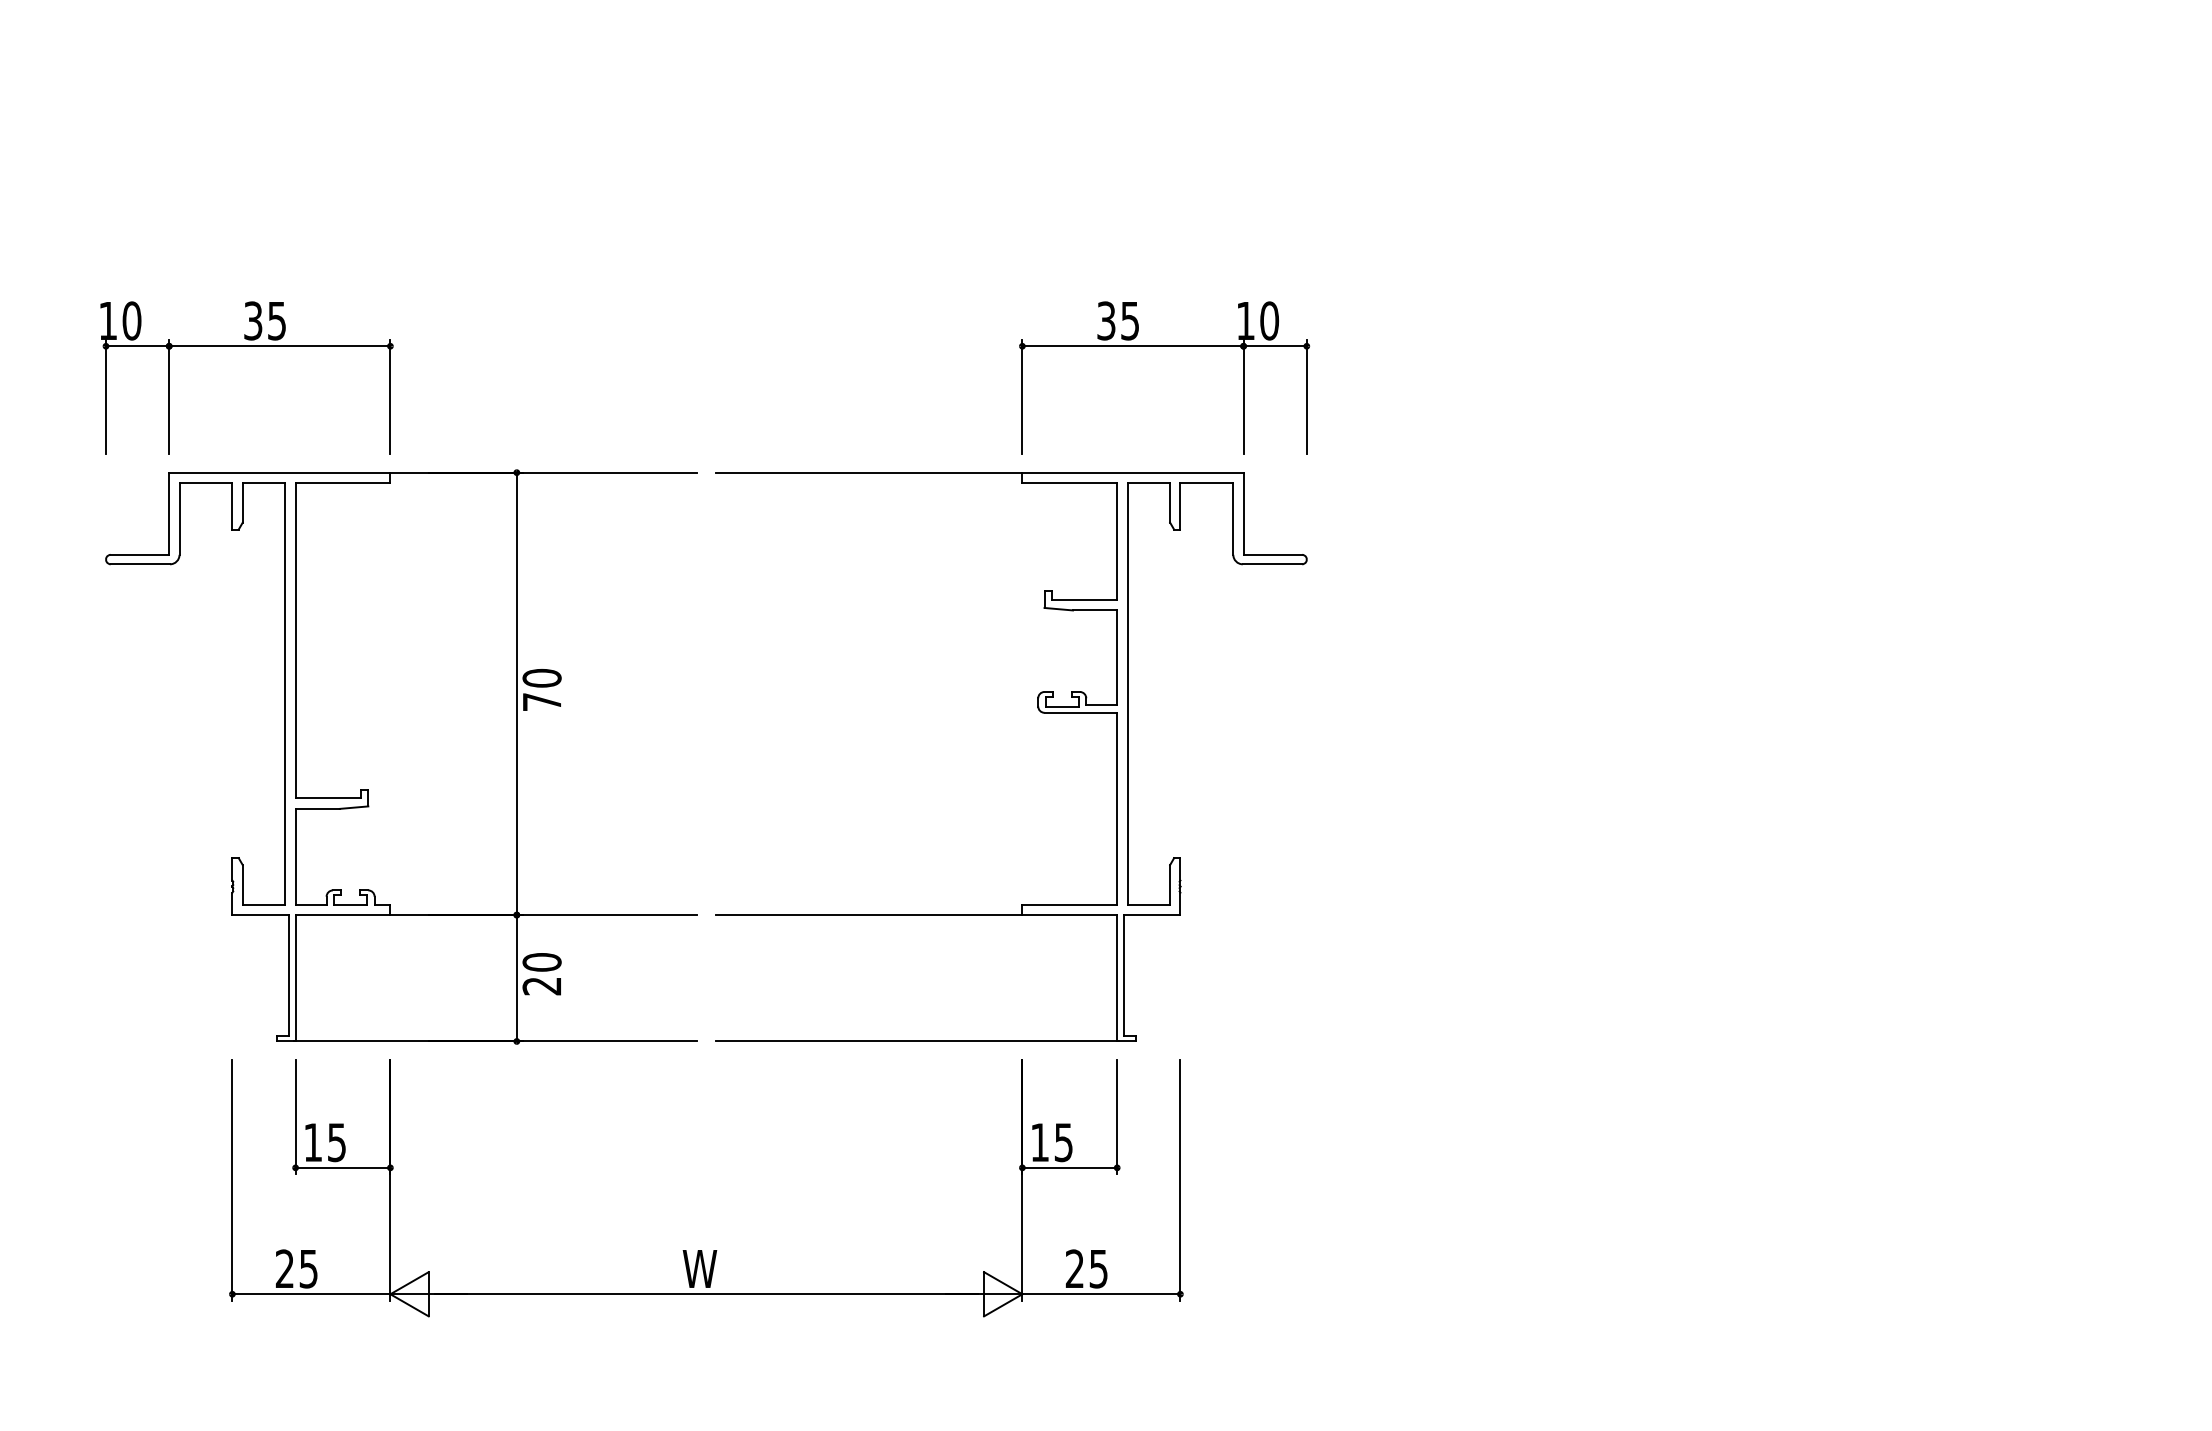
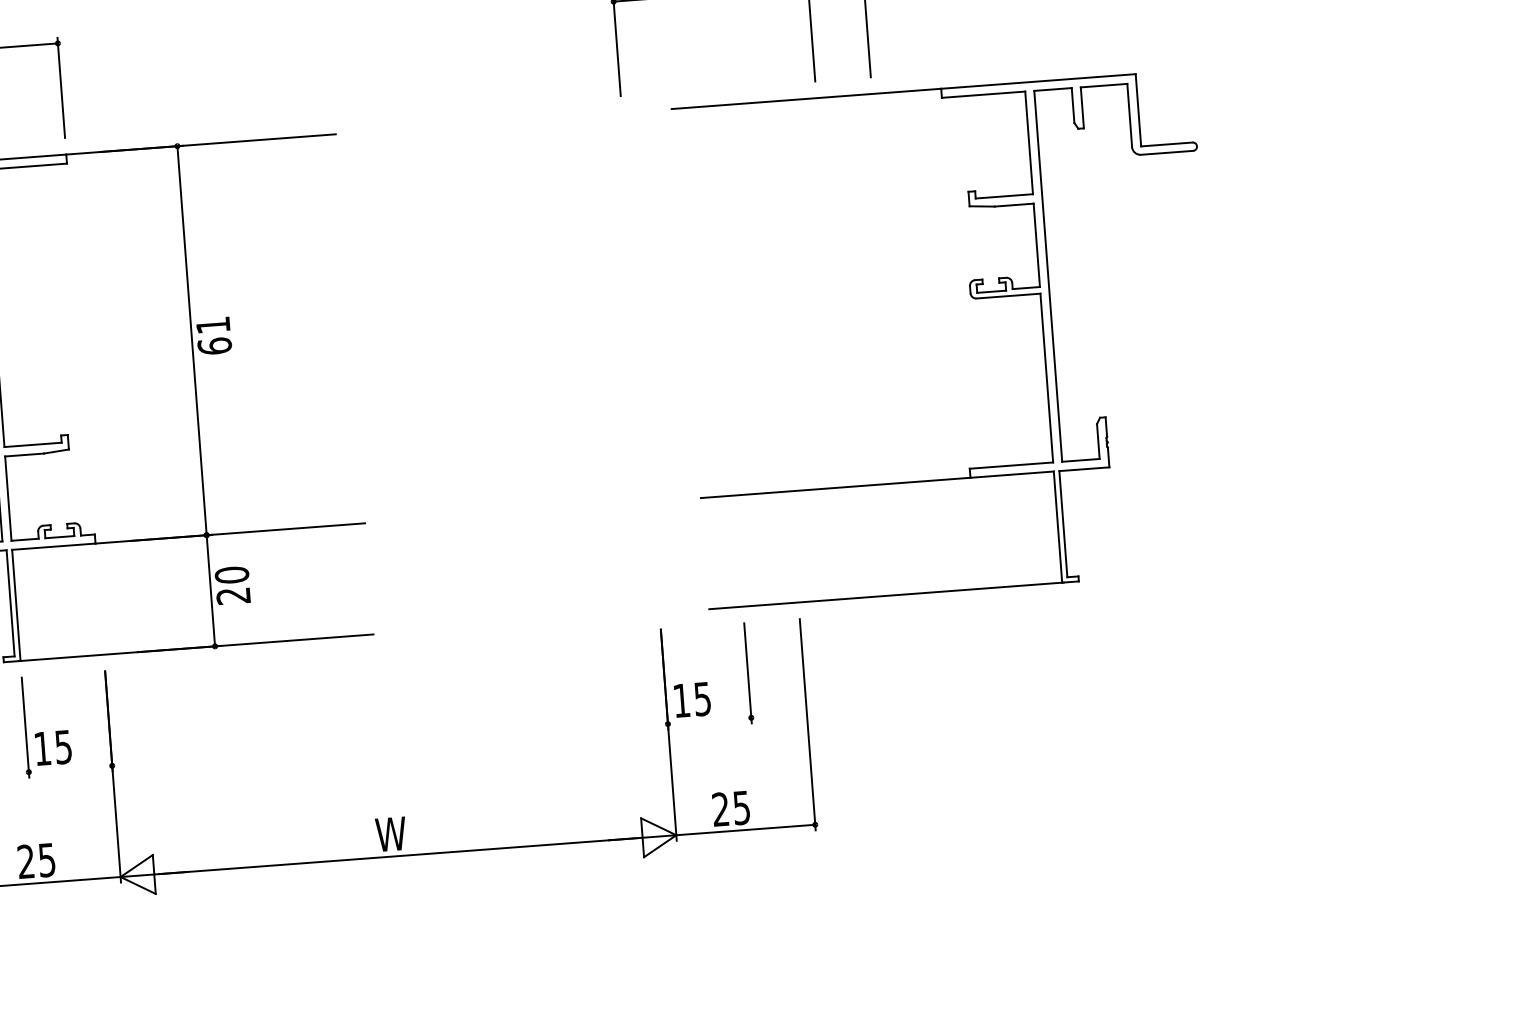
text: (541, 689) -> (213, 335), 70 -> 61
part: (1040, 712) -> (972, 298), moved
line: (342, 1167) -> (70, 768), removed
line: (1069, 1167) -> (709, 720), removed

